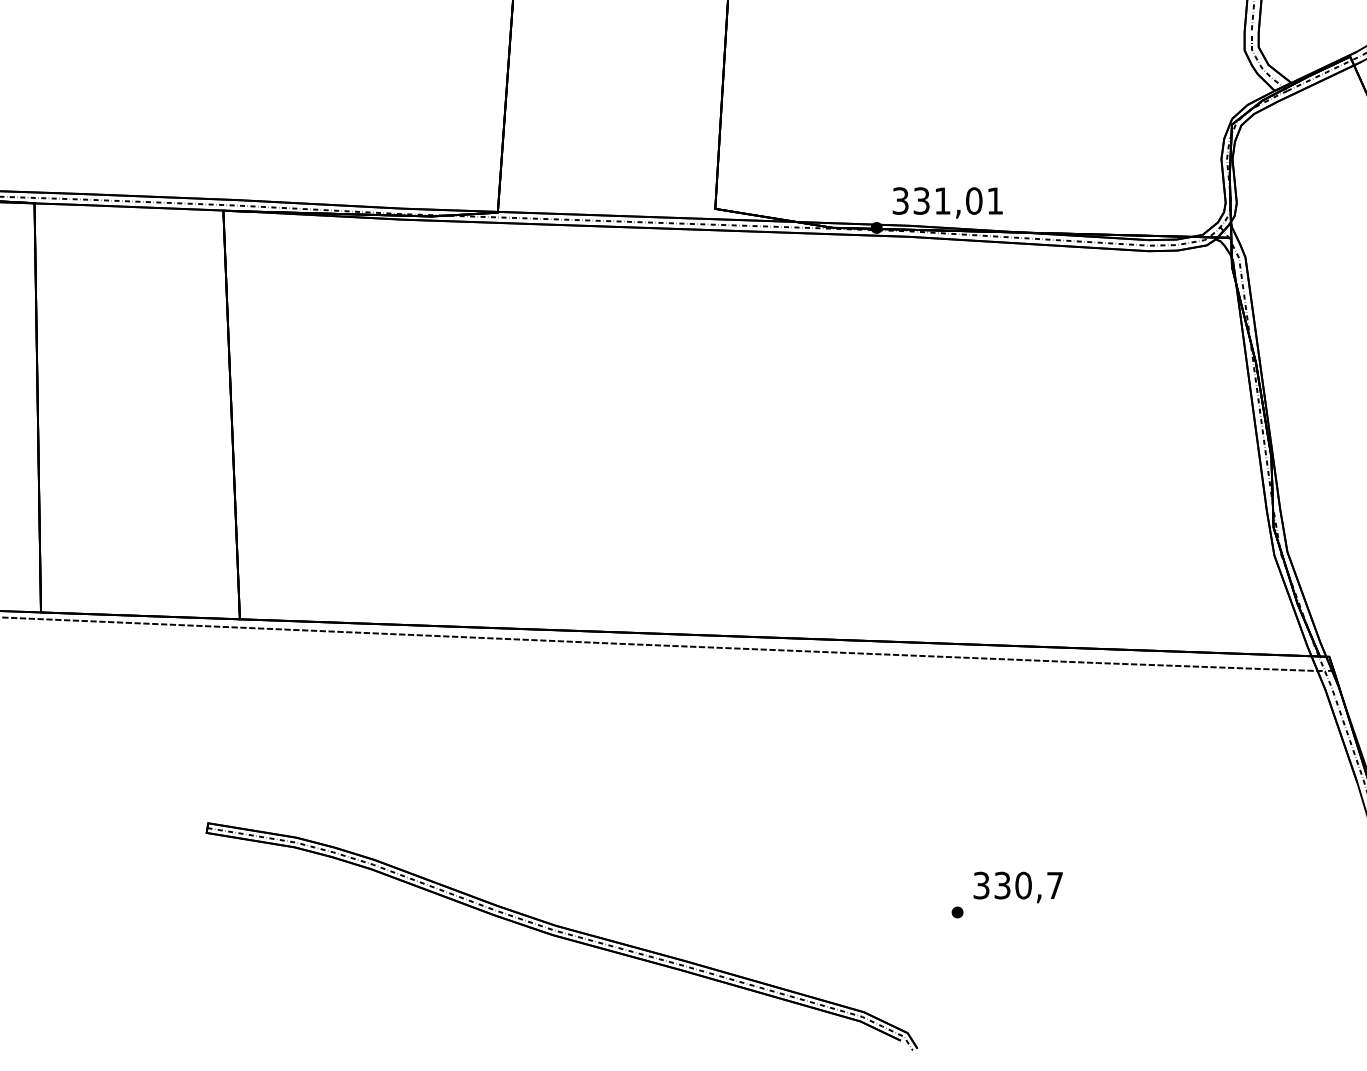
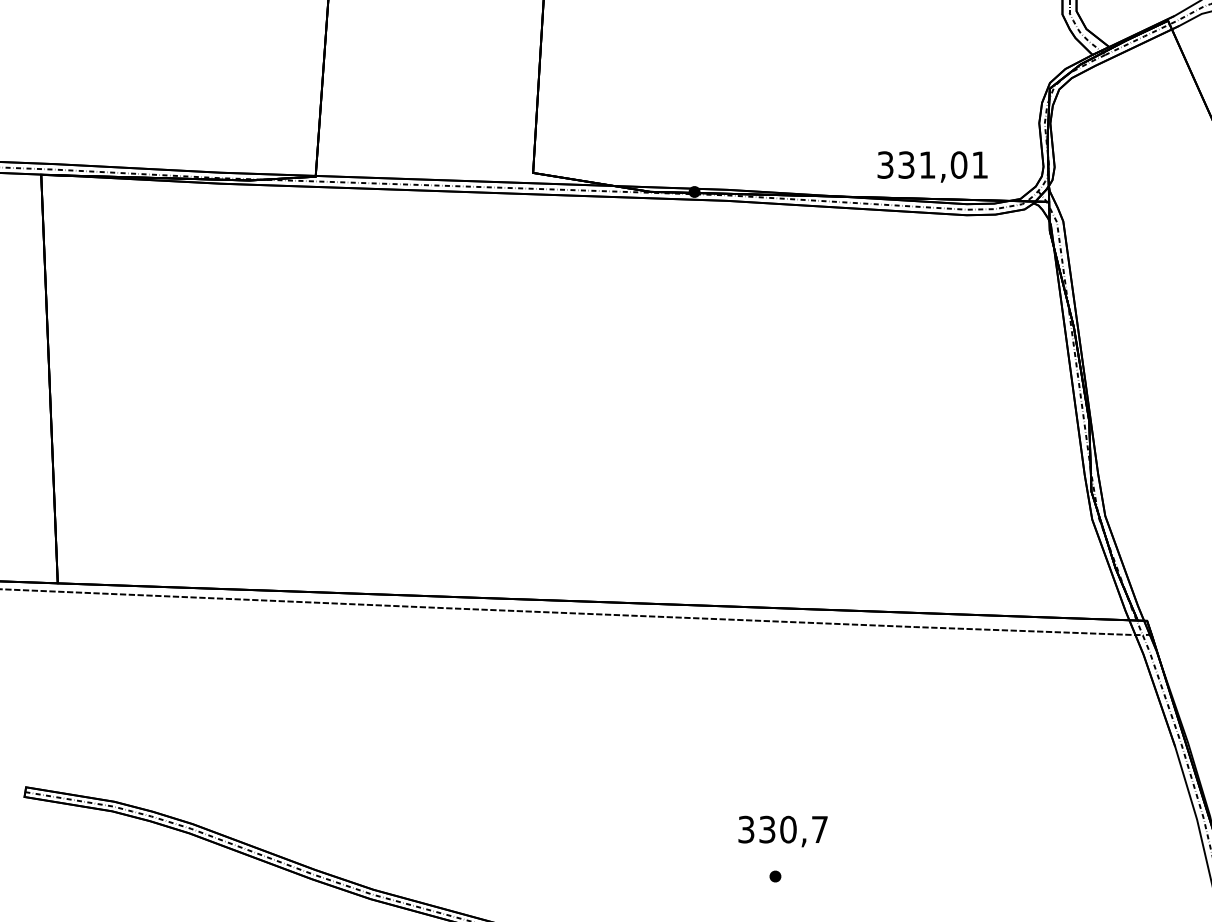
text: (947, 202) -> (932, 166), moved
text: (1017, 887) -> (782, 831), moved

